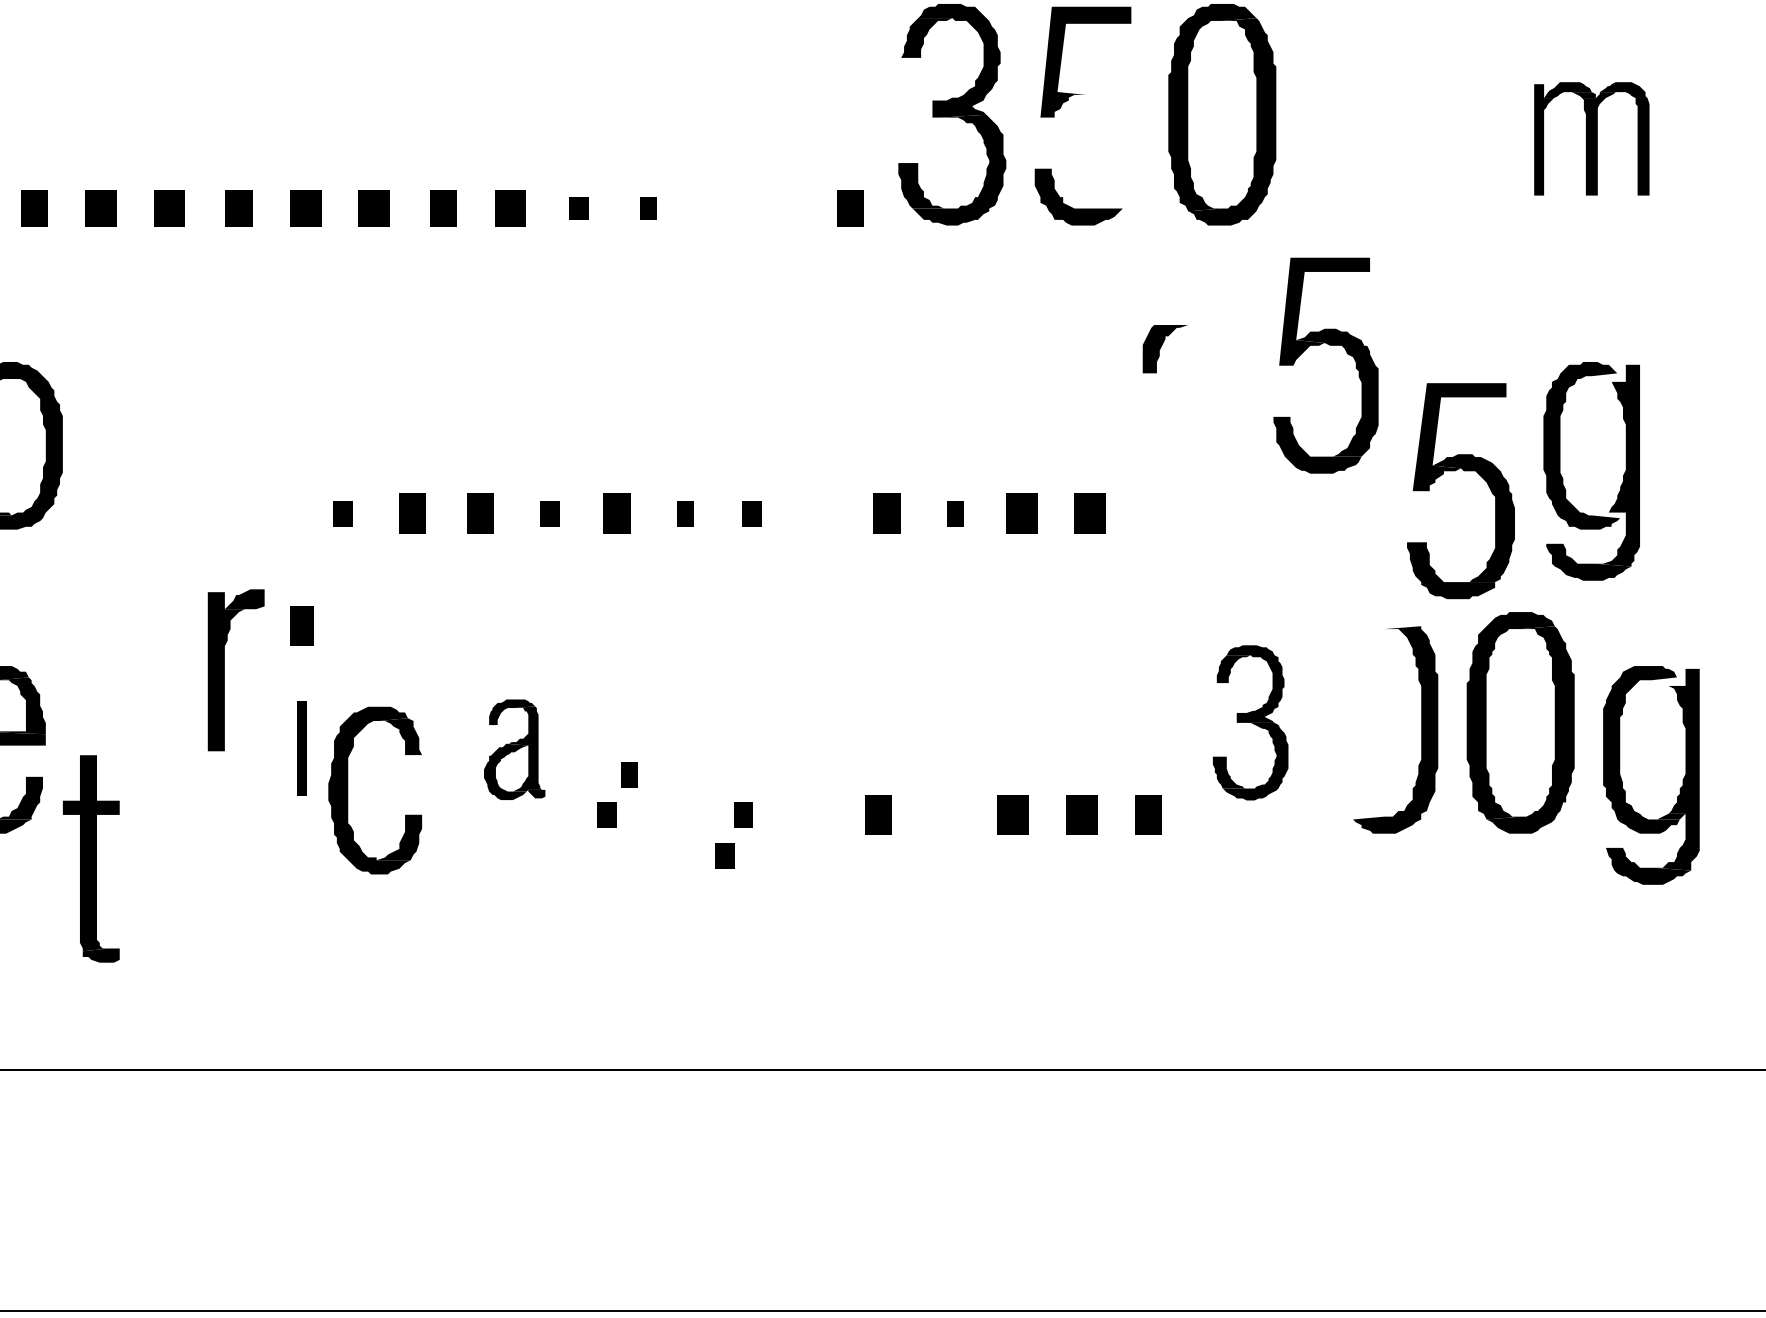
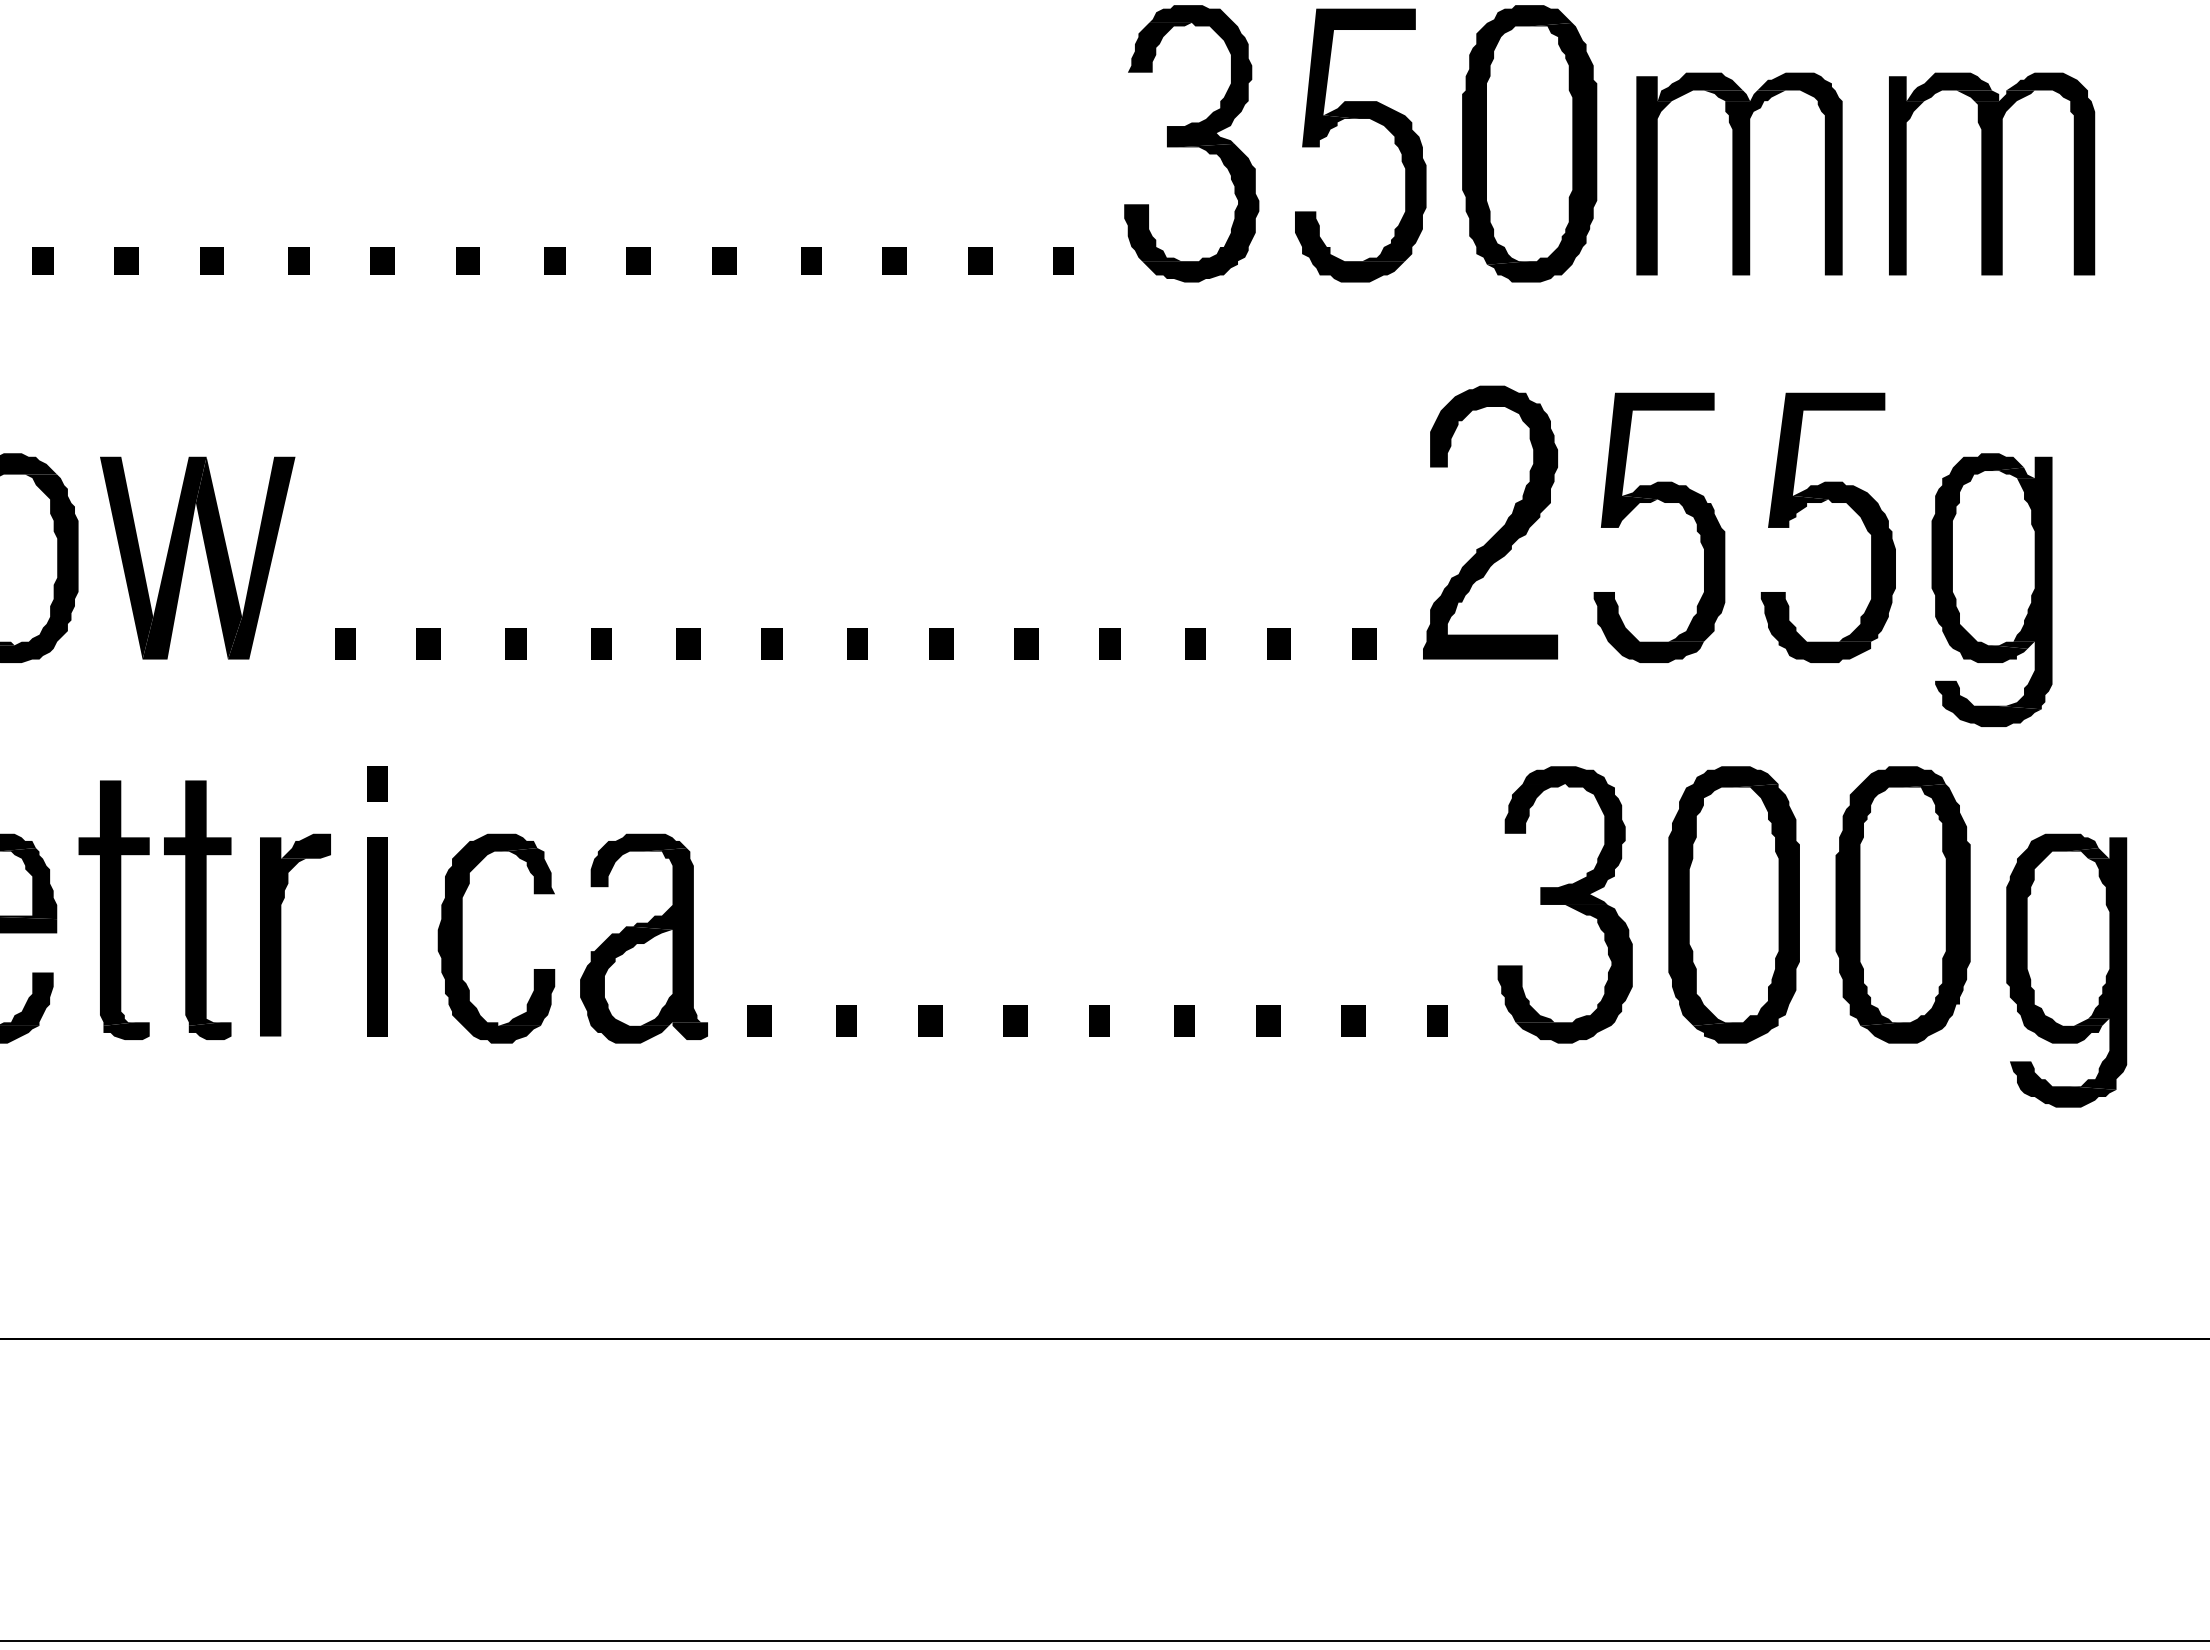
part: (1389, 138) -> (1739, 173), added
part: (1592, 138) -> (1992, 173), size x1.43
fill: (1098, 144) -> (1374, 181), added
part: (34, 207) -> (42, 260), size x0.62
part: (101, 207) -> (126, 260), size x0.62
part: (169, 207) -> (211, 260), size x0.62
part: (238, 207) -> (298, 260), size x0.62
part: (305, 207) -> (382, 260), size x0.62
part: (373, 207) -> (467, 260), size x0.62
part: (443, 207) -> (554, 260), size x0.62
part: (510, 207) -> (638, 260), size x0.62
fill: (714, 207) -> (894, 260), added
part: (783, 207) -> (980, 260), added
part: (849, 207) -> (1063, 260), size x0.62
part: (1329, 345) -> (1663, 502), moved
fill: (1608, 377) -> (2013, 472), added
fill: (1191, 417) -> (1490, 522), added
part: (165, 444) -> (206, 556), added
part: (1463, 470) -> (1831, 502), moved
fill: (275, 513) -> (344, 643), added
part: (411, 513) -> (515, 643), size x0.62
part: (480, 513) -> (601, 643), size x0.62
part: (616, 513) -> (771, 643), size x0.62
fill: (819, 513) -> (1025, 643), added
part: (886, 513) -> (1109, 643), size x0.62
part: (1021, 513) -> (1278, 643), size x0.62
part: (1090, 513) -> (1364, 643), size x0.62
fill: (1608, 514) -> (2013, 644), added
part: (301, 625) -> (377, 783), size x0.71
part: (225, 669) -> (281, 934), moved
fill: (1668, 681) -> (2087, 853), added
fill: (1377, 715) -> (1723, 895), added
part: (1250, 722) -> (1564, 904), size x1.43
part: (157, 726) -> (197, 909), added
part: (301, 748) -> (377, 936), size x1.67
part: (514, 749) -> (643, 938), size x1.67
part: (629, 775) -> (846, 1020), moved
part: (348, 790) -> (462, 938), moved
fill: (811, 815) -> (1015, 1020), added
part: (878, 815) -> (1099, 1020), size x0.62
fill: (946, 815) -> (1184, 1020), added
part: (1013, 815) -> (1268, 1020), size x0.62
part: (1081, 815) -> (1353, 1020), size x0.62
part: (1148, 815) -> (1437, 1020), size x0.62
part: (725, 855) -> (907, 1071), removed
part: (90, 858) -> (113, 909), moved

